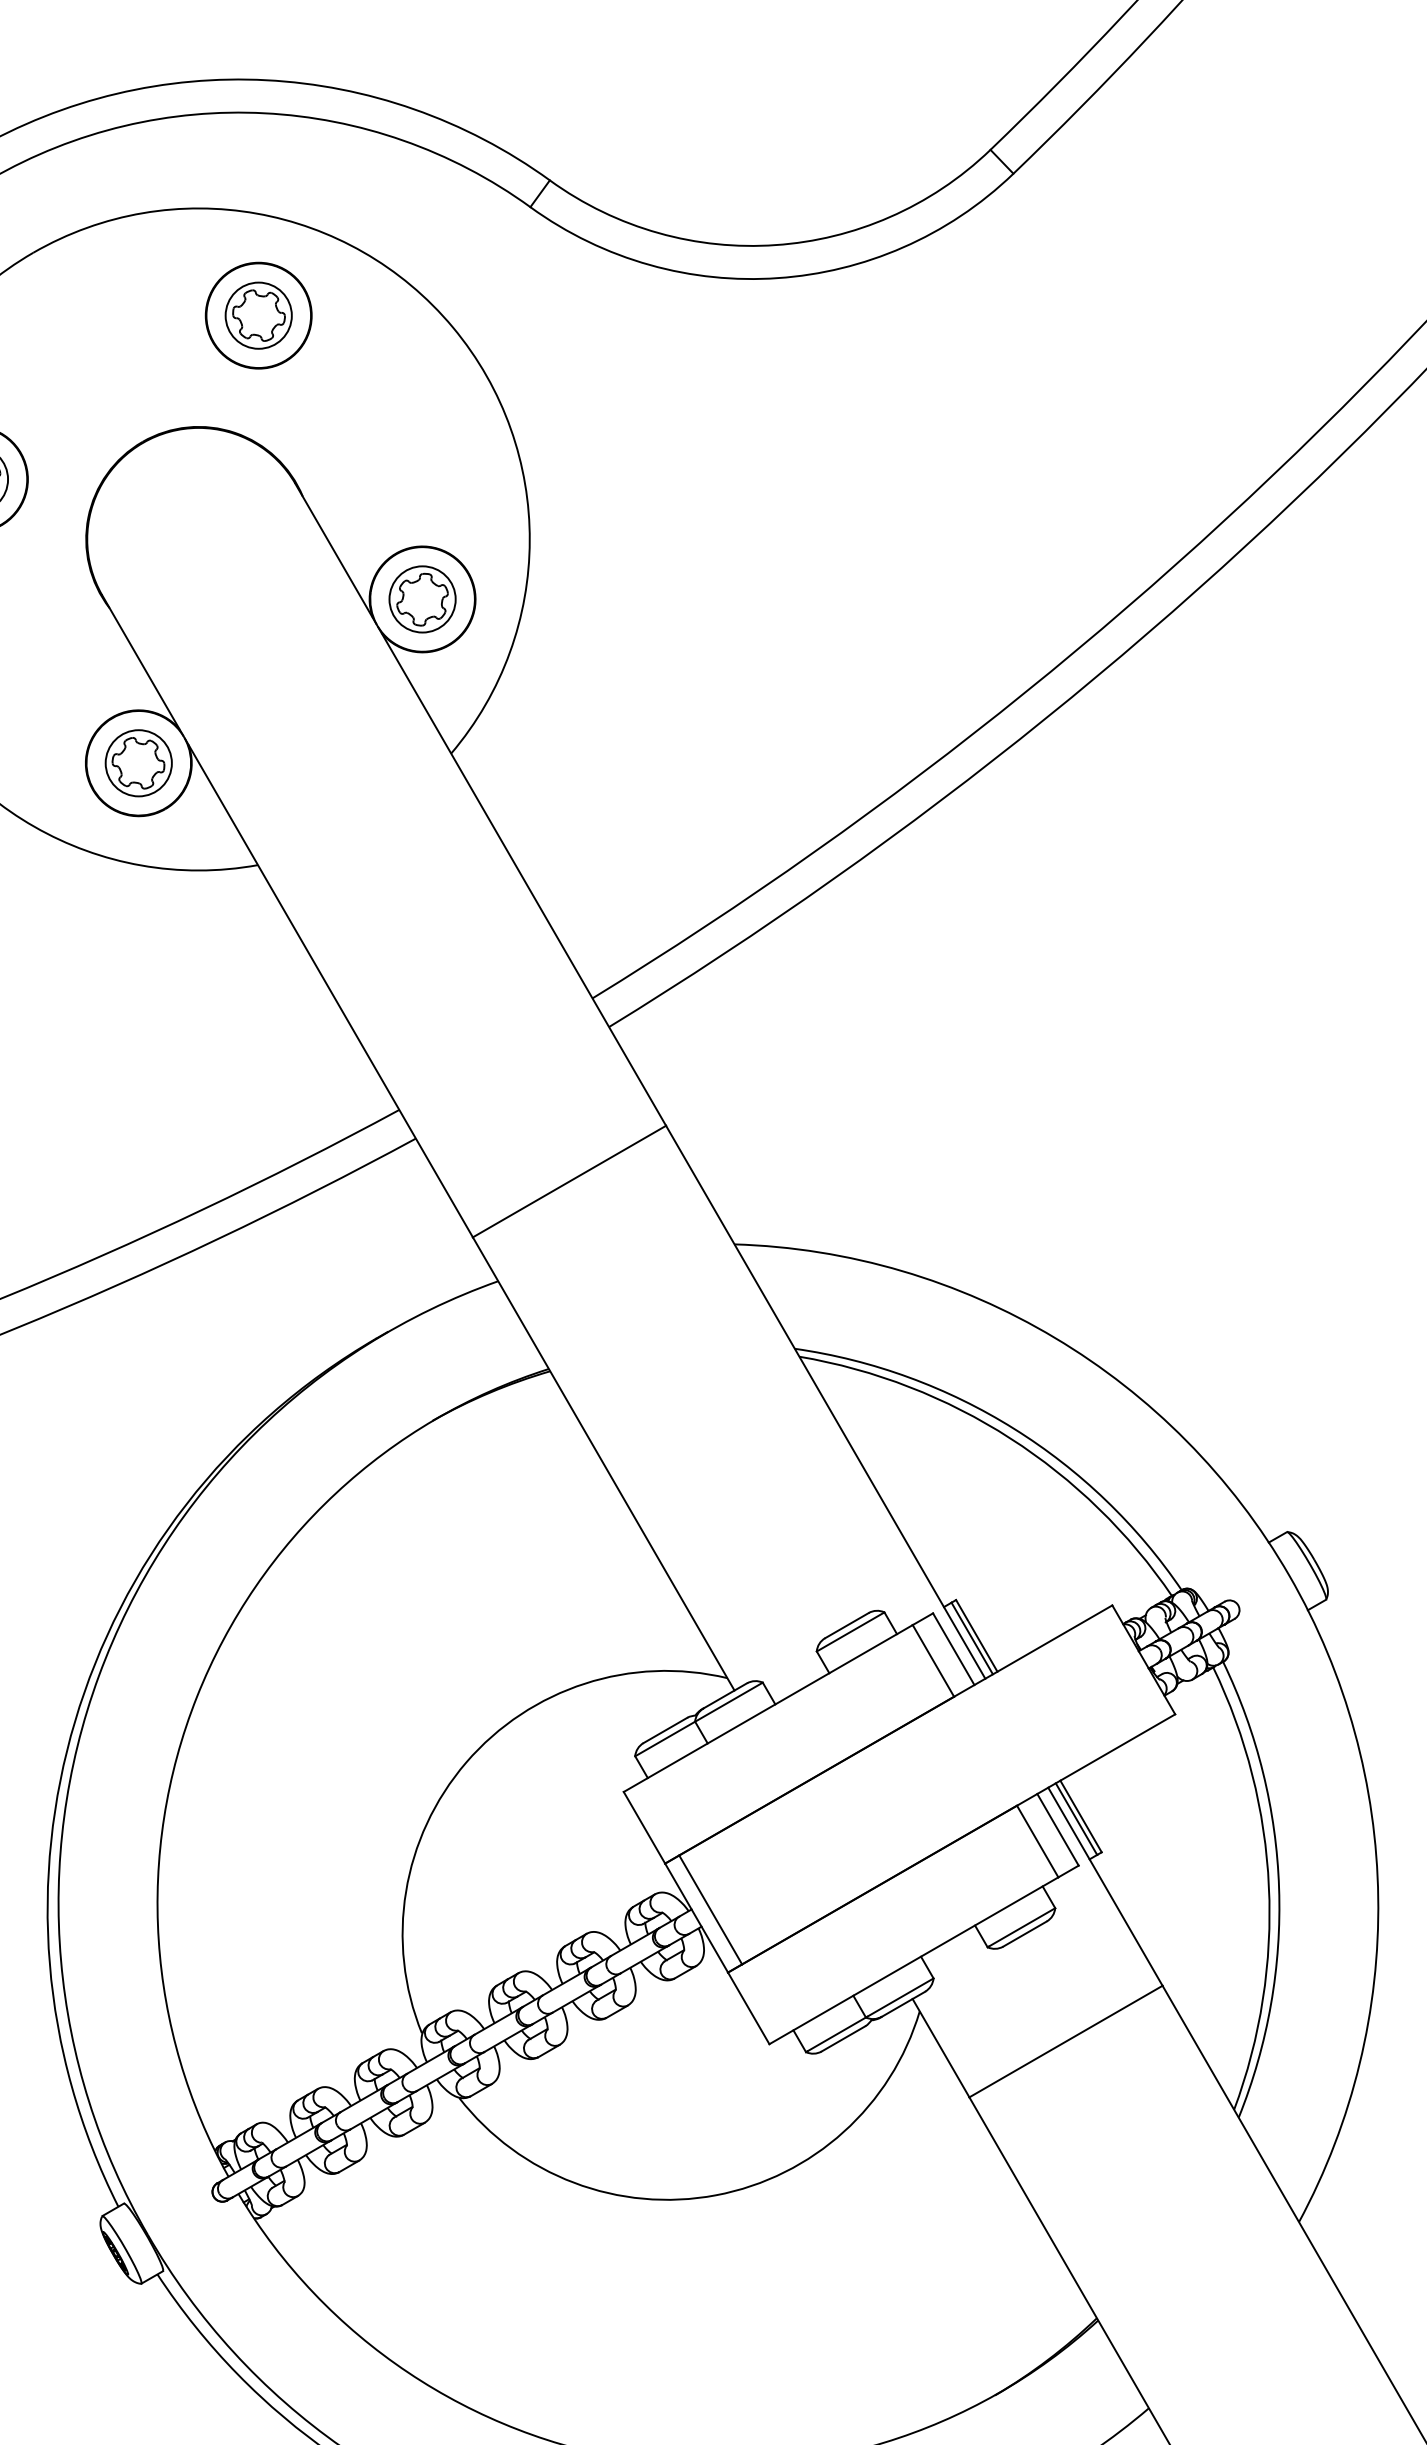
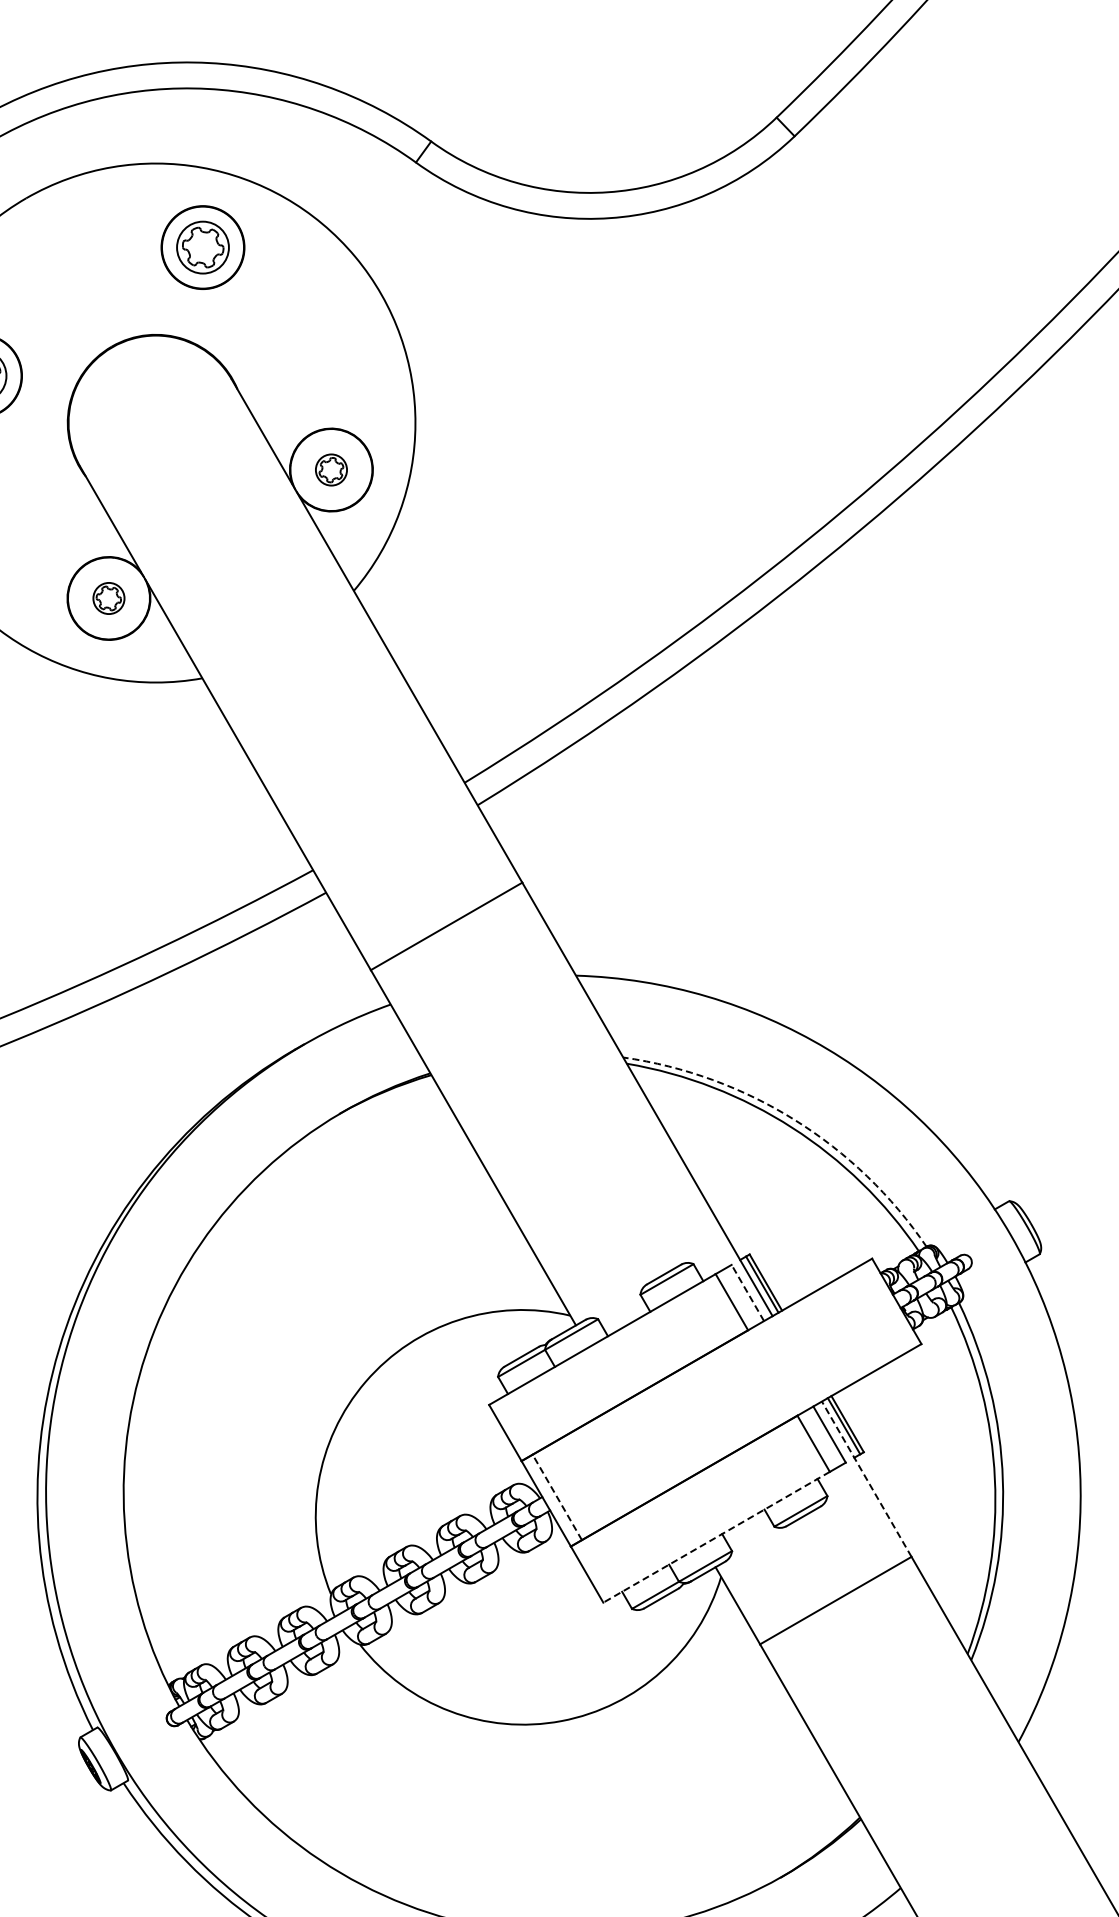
part: (422, 598) -> (331, 469), size x0.6
part: (138, 763) -> (108, 598), size x0.6
arc: (1014, 1429) -> (795, 1120), solid -> dashed
line: (953, 1648) -> (747, 1292), solid -> dashed
line: (1105, 1887) -> (866, 1479), solid -> dashed
line: (710, 1908) -> (557, 1496), solid -> dashed
line: (913, 1961) -> (716, 1537), solid -> dashed

